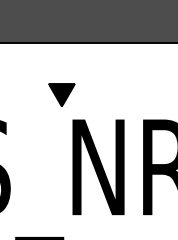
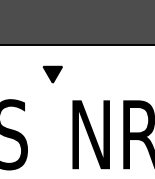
part: (61, 94) -> (52, 74), moved

